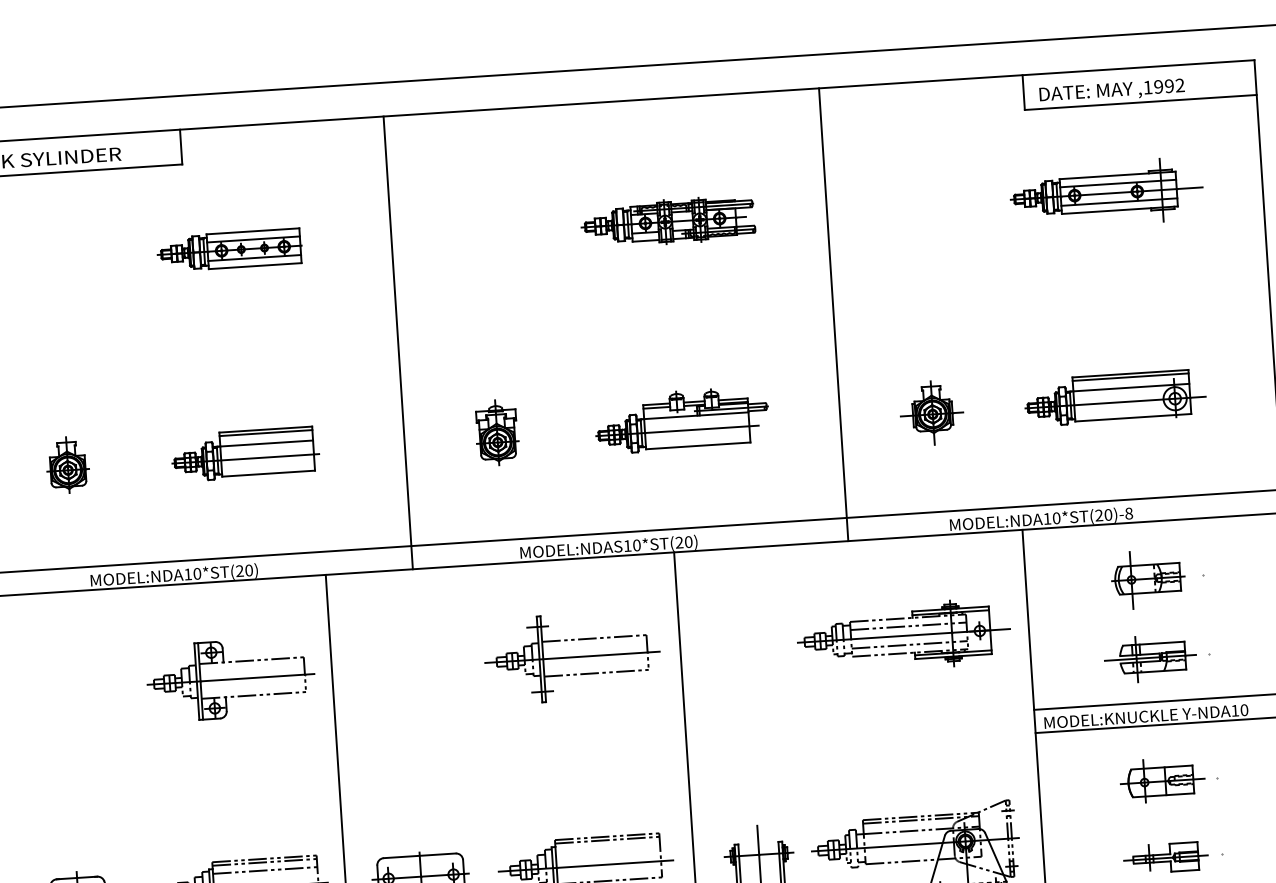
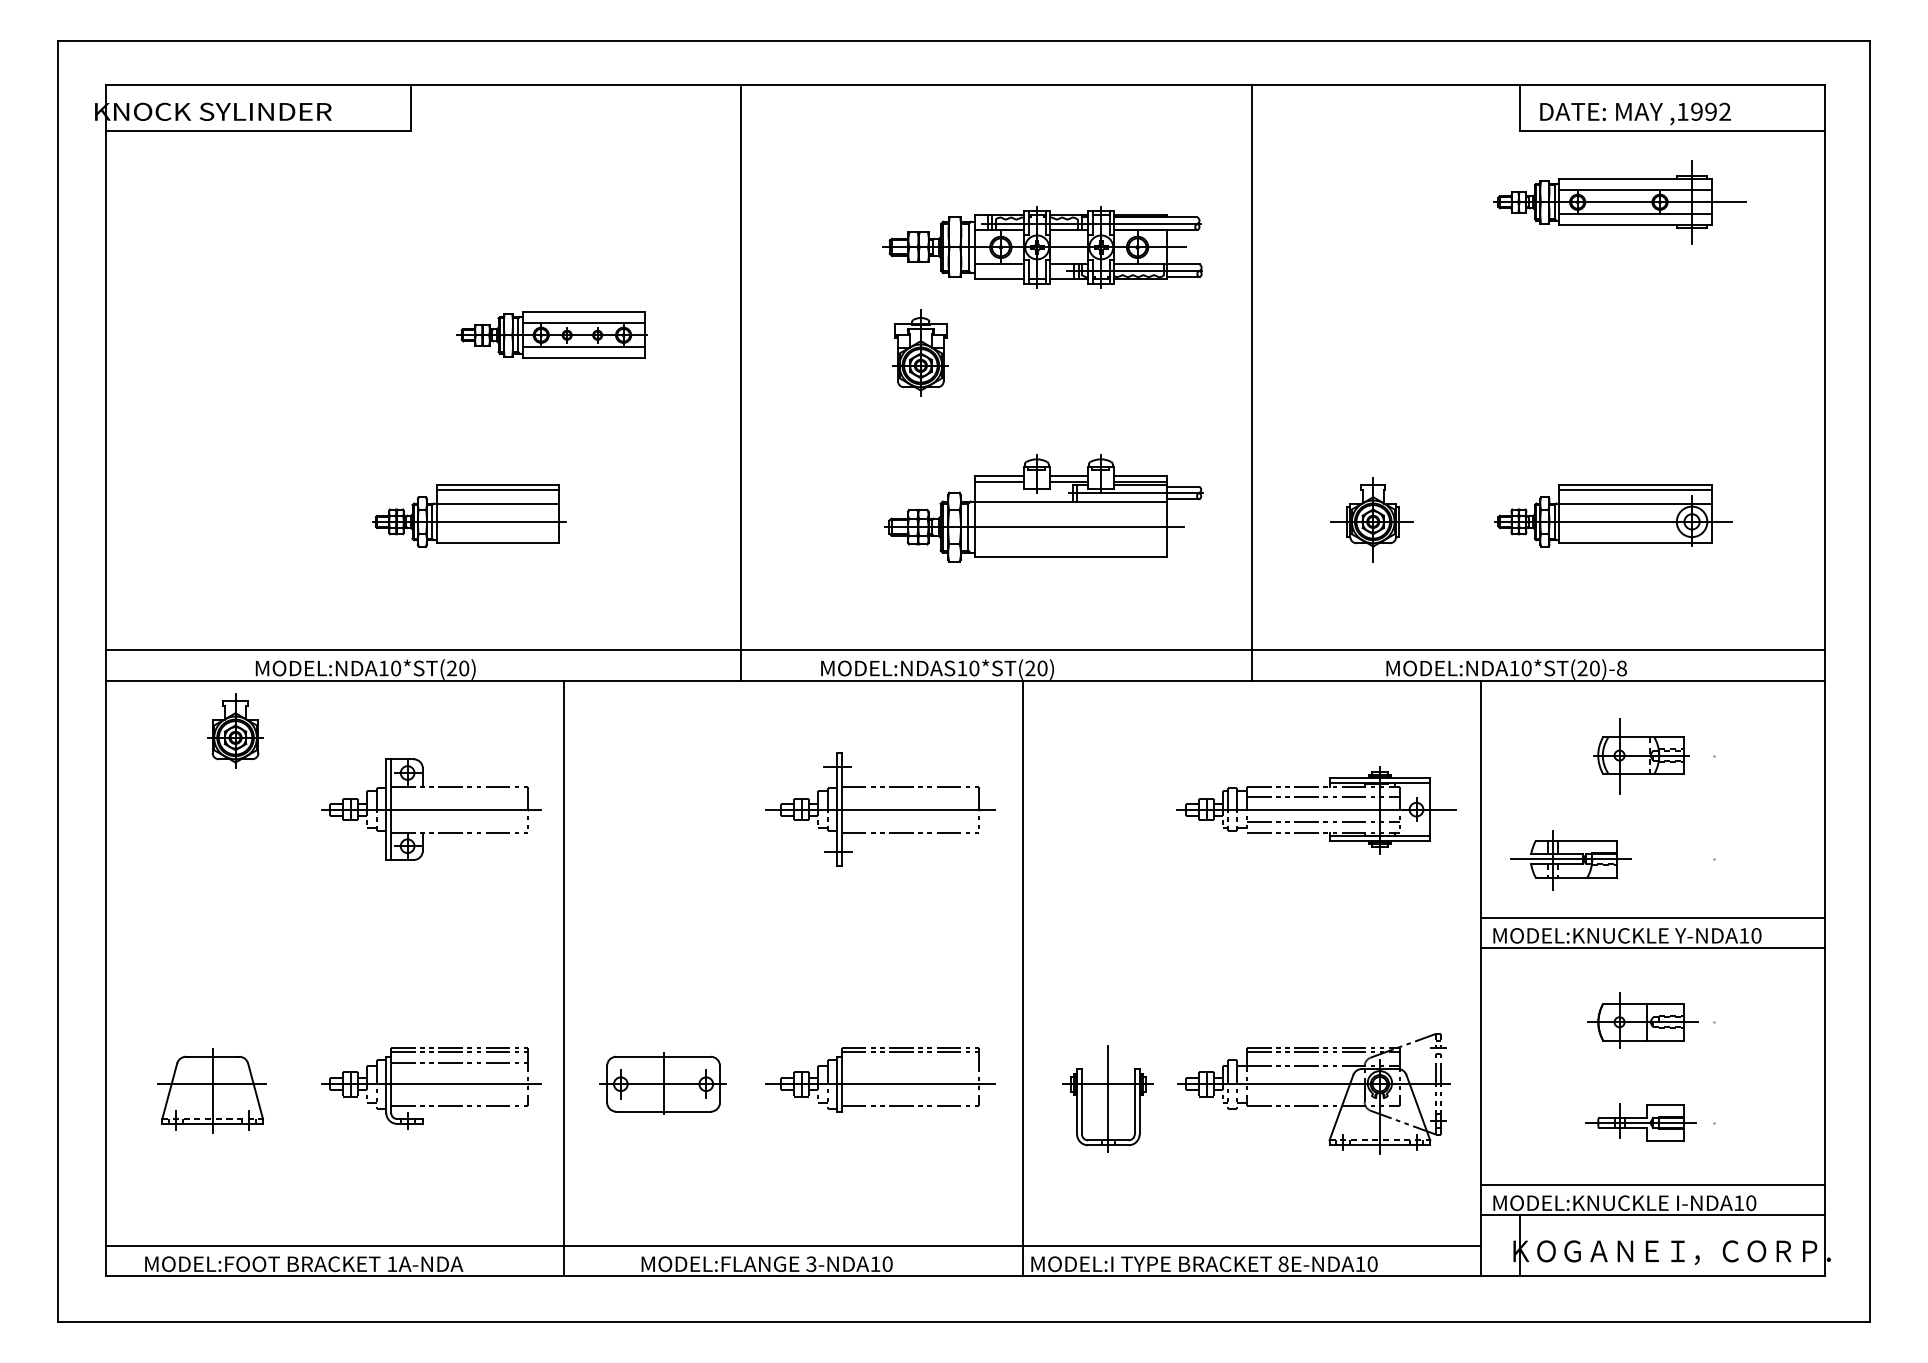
part: (1106, 193) -> (1619, 202), moved
part: (667, 221) -> (1042, 246), size x1.4
part: (229, 249) -> (551, 334), moved
line: (397, 342) -> (740, 382), moved
part: (681, 420) -> (1043, 508), size x1.4
part: (496, 432) -> (920, 352), moved
part: (67, 464) -> (235, 730), moved
part: (1150, 658) -> (1570, 860), moved

